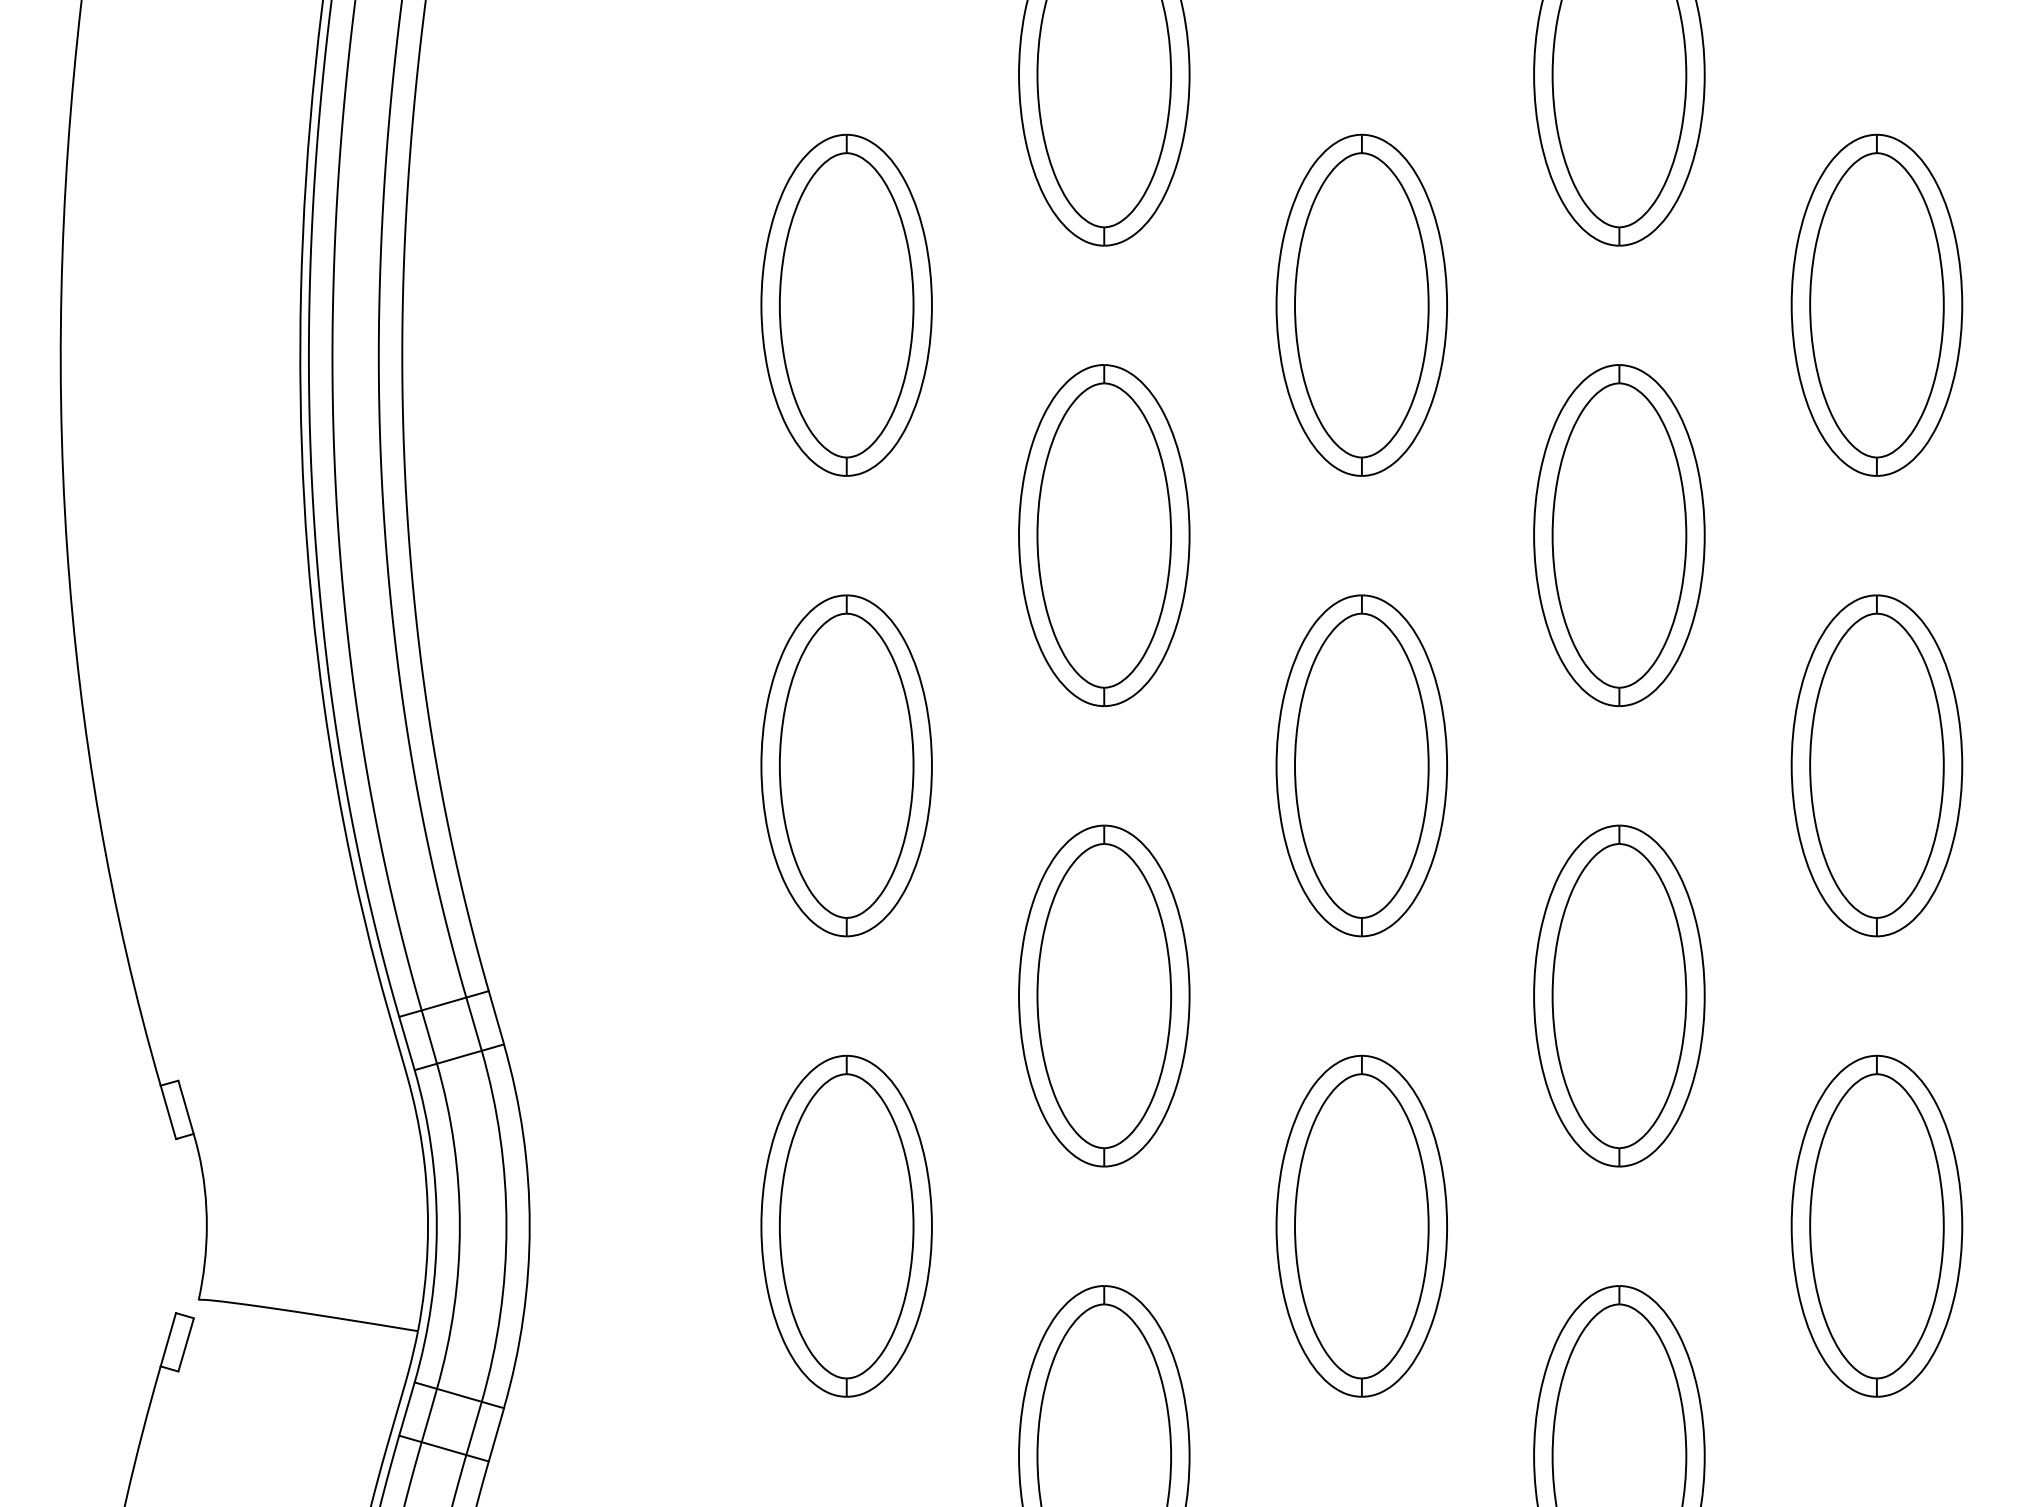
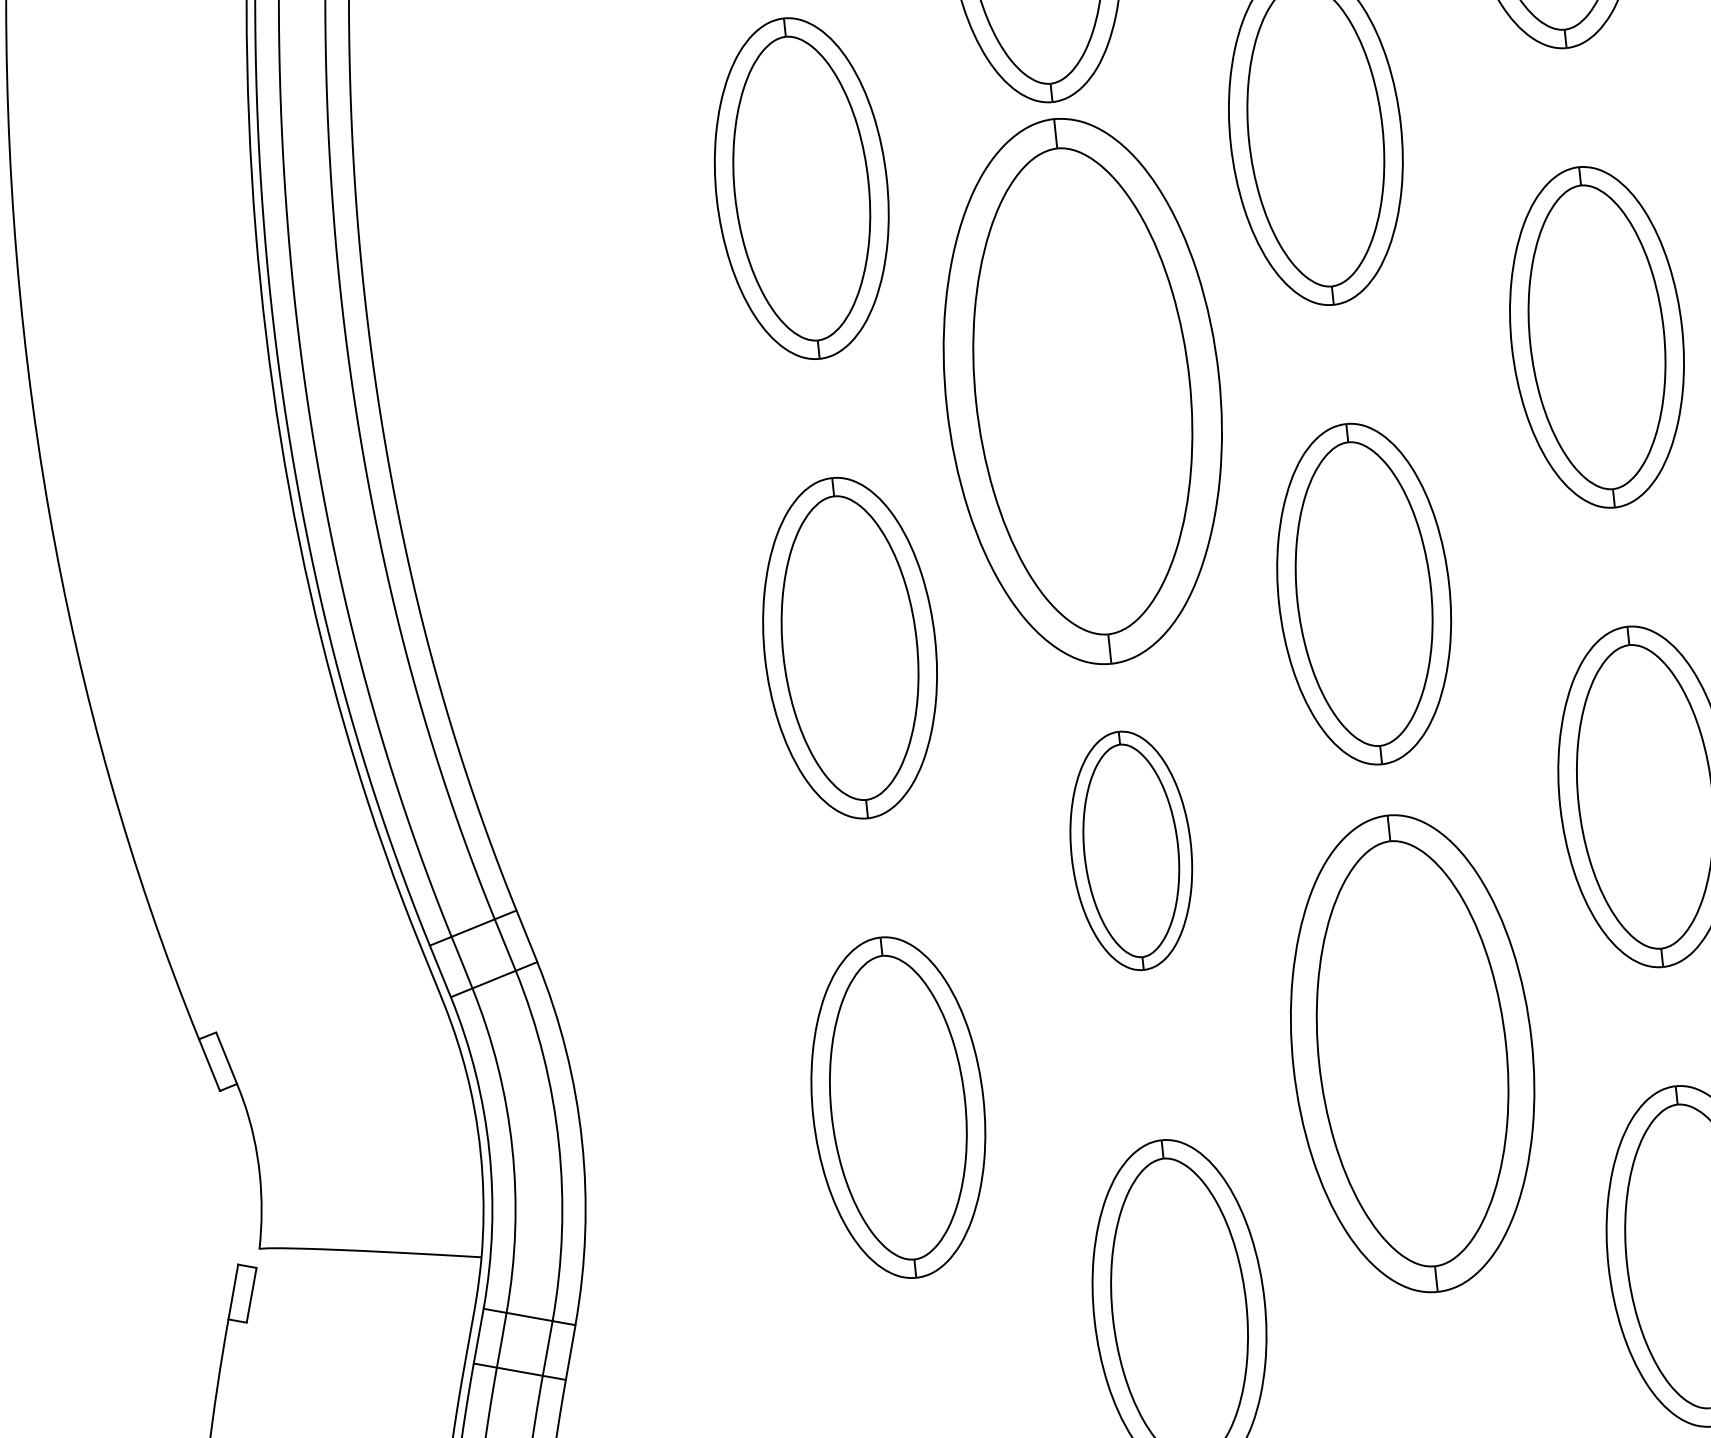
part: (1104, 535) -> (1083, 391), size x1.6
part: (1104, 995) -> (1131, 850), size x0.7
part: (1361, 1225) -> (1412, 1052), size x1.4

